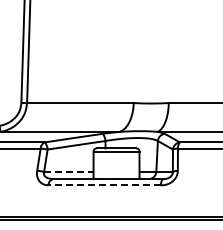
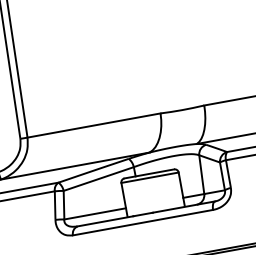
line: (68, 171) -> (94, 213), dashed -> solid
line: (104, 185) -> (142, 222), dashed -> solid

